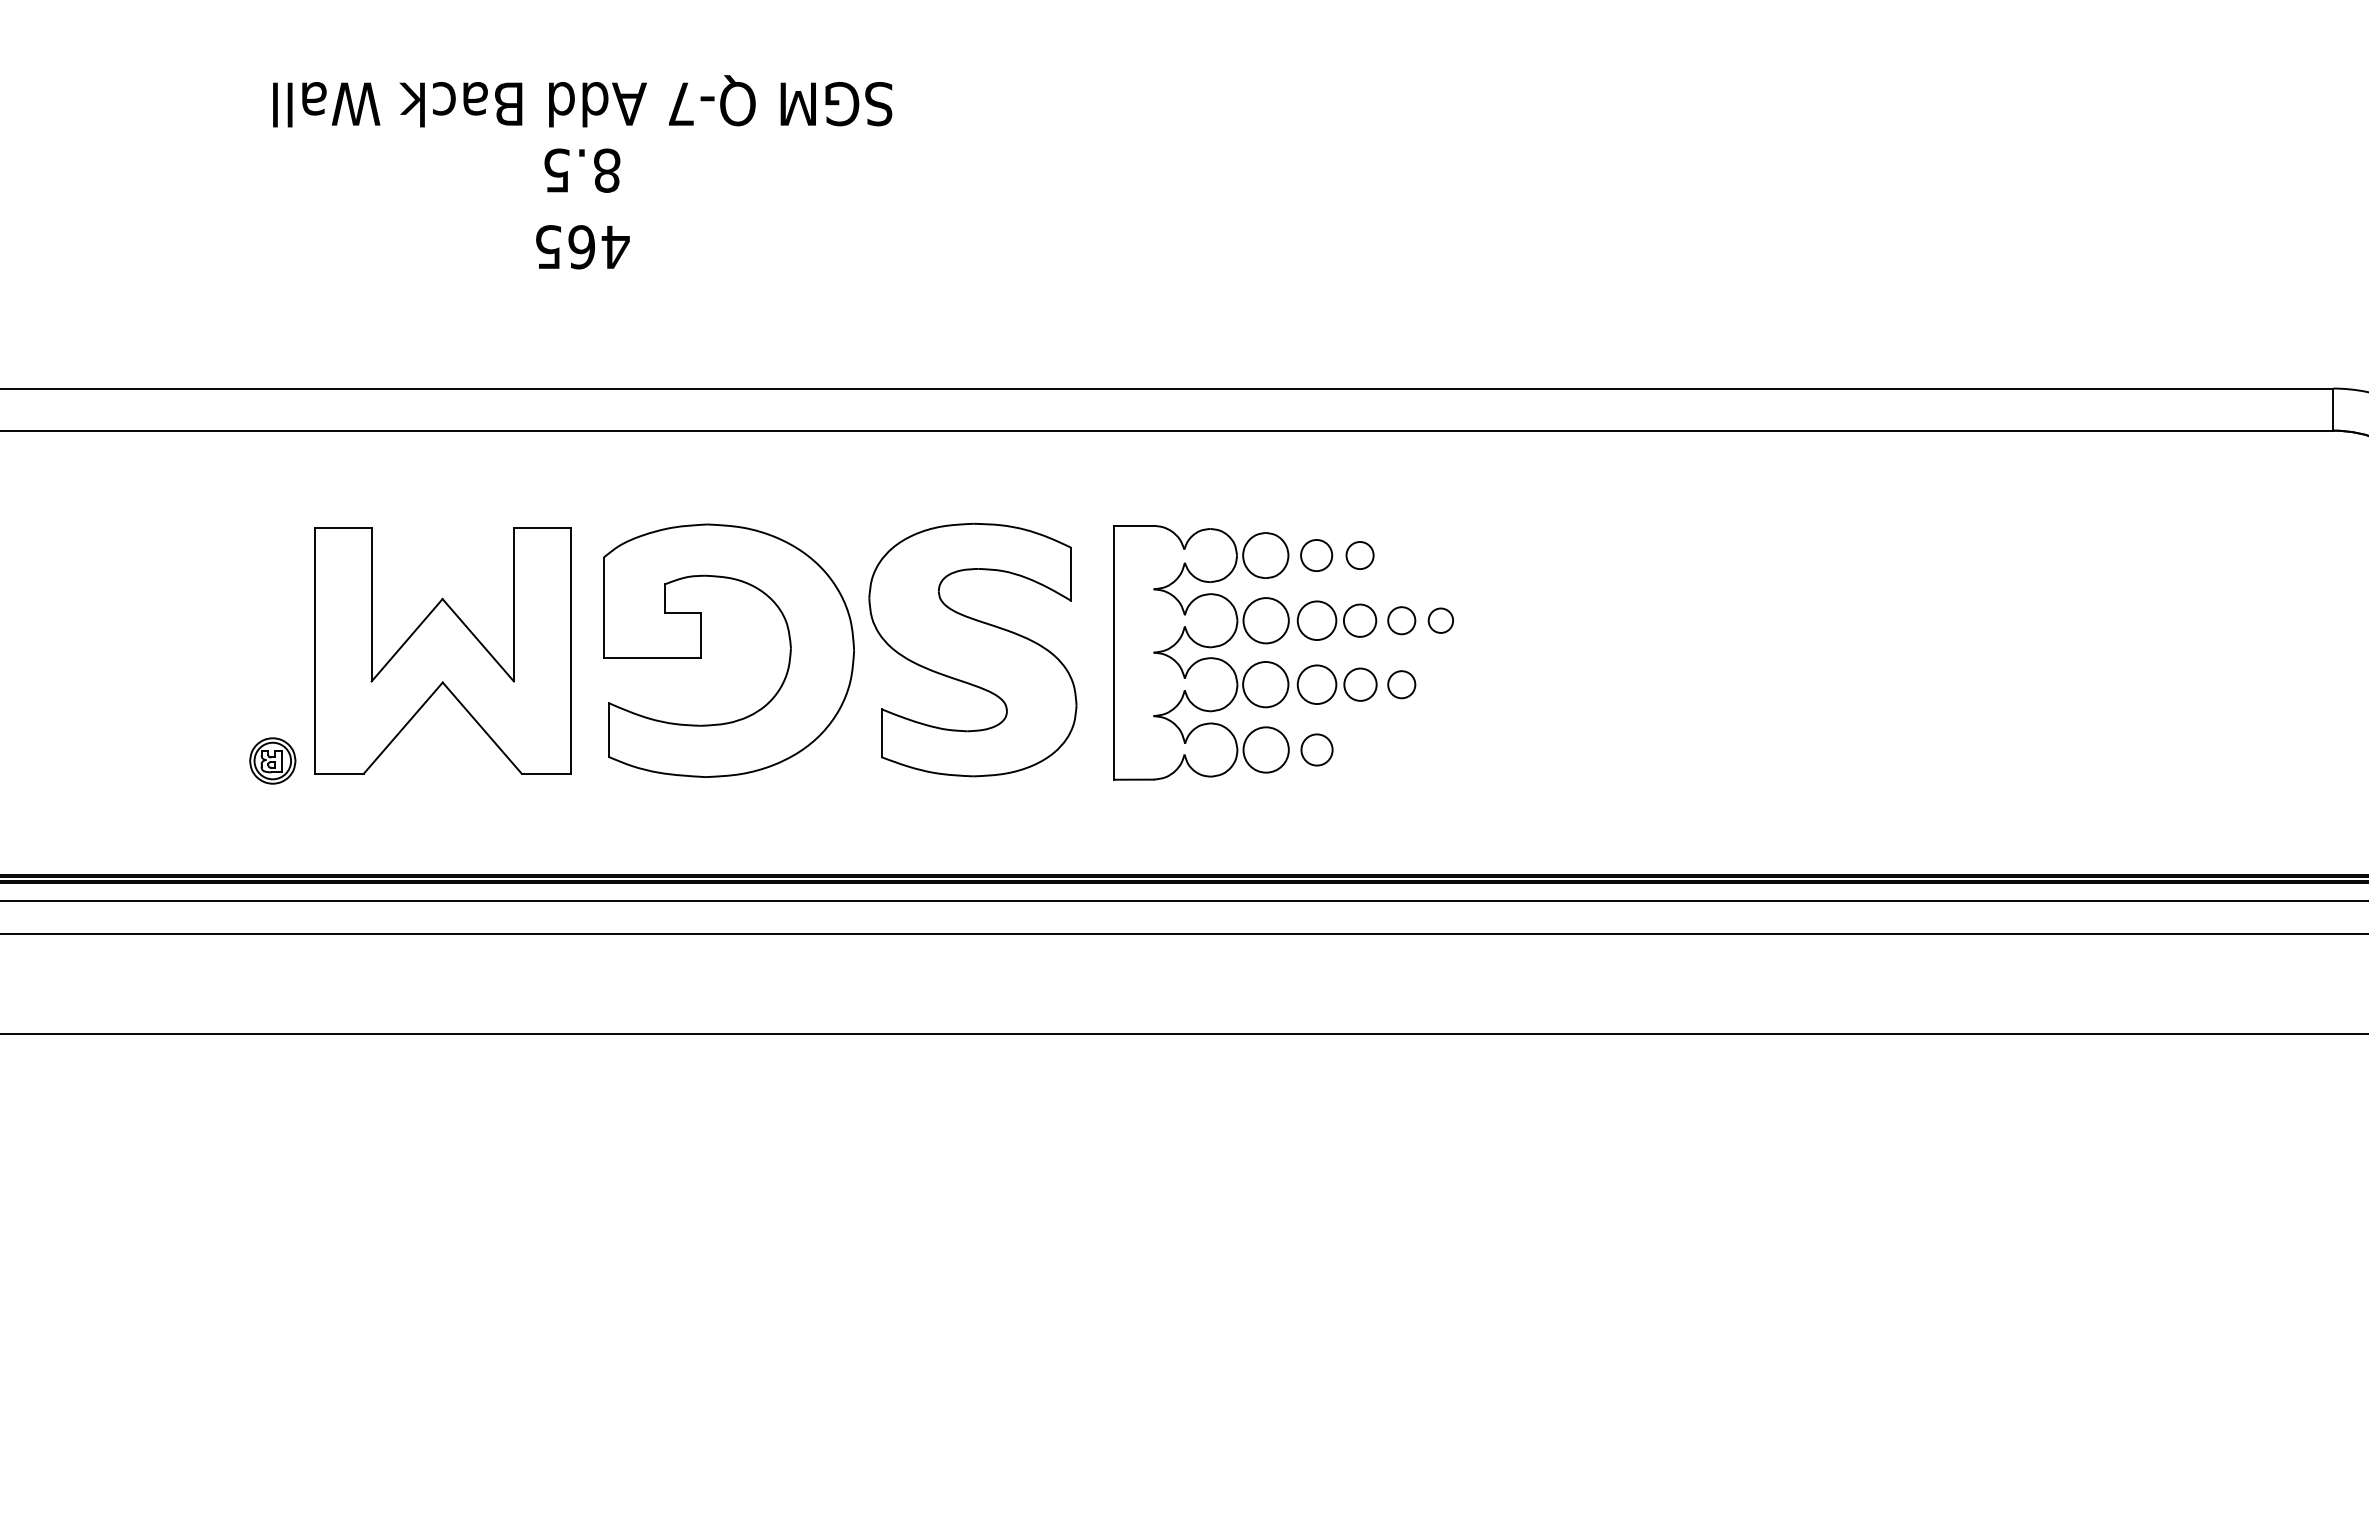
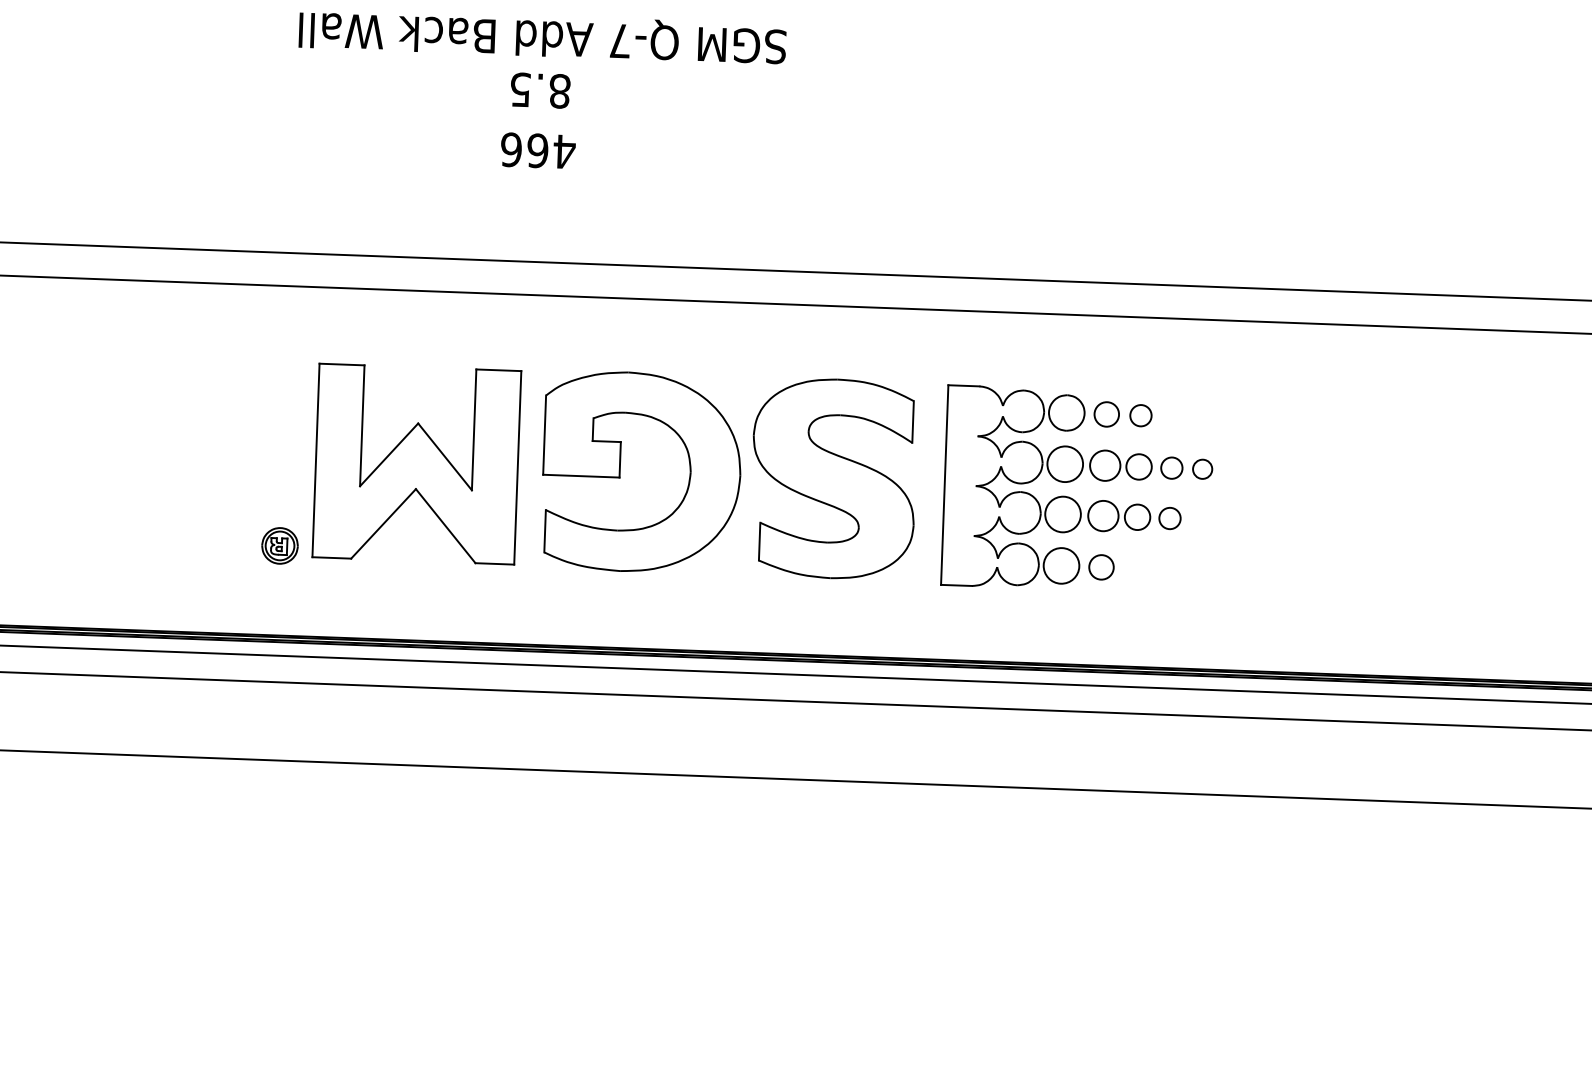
text: (547, 247) -> (510, 150), 465 -> 466

